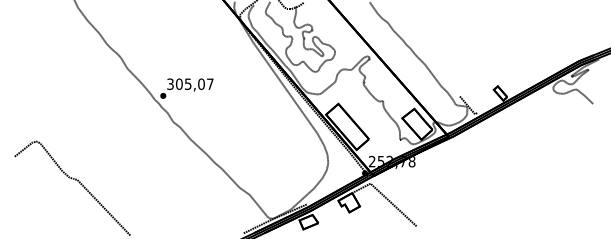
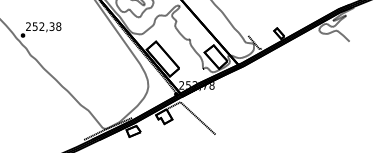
text: (190, 83) -> (43, 26), 305,07 -> 252,38

